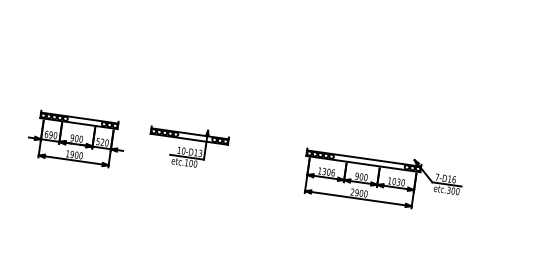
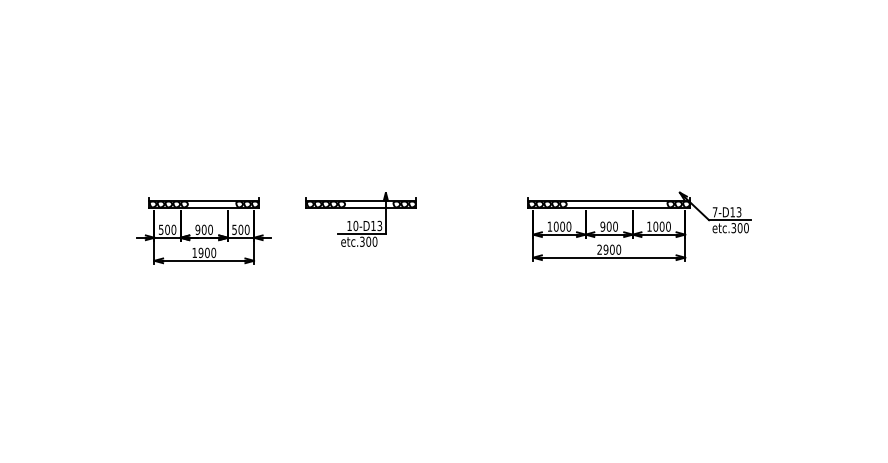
text: (48, 134) -> (163, 229), 690 -> 500
text: (102, 142) -> (240, 229), 520 -> 500
text: (186, 162) -> (362, 241), etc.100 -> etc.300
text: (328, 172) -> (562, 226), 1306 -> 1000
text: (453, 179) -> (738, 212), 7-D16 -> 7-D13
text: (398, 181) -> (661, 226), 1030 -> 1000

